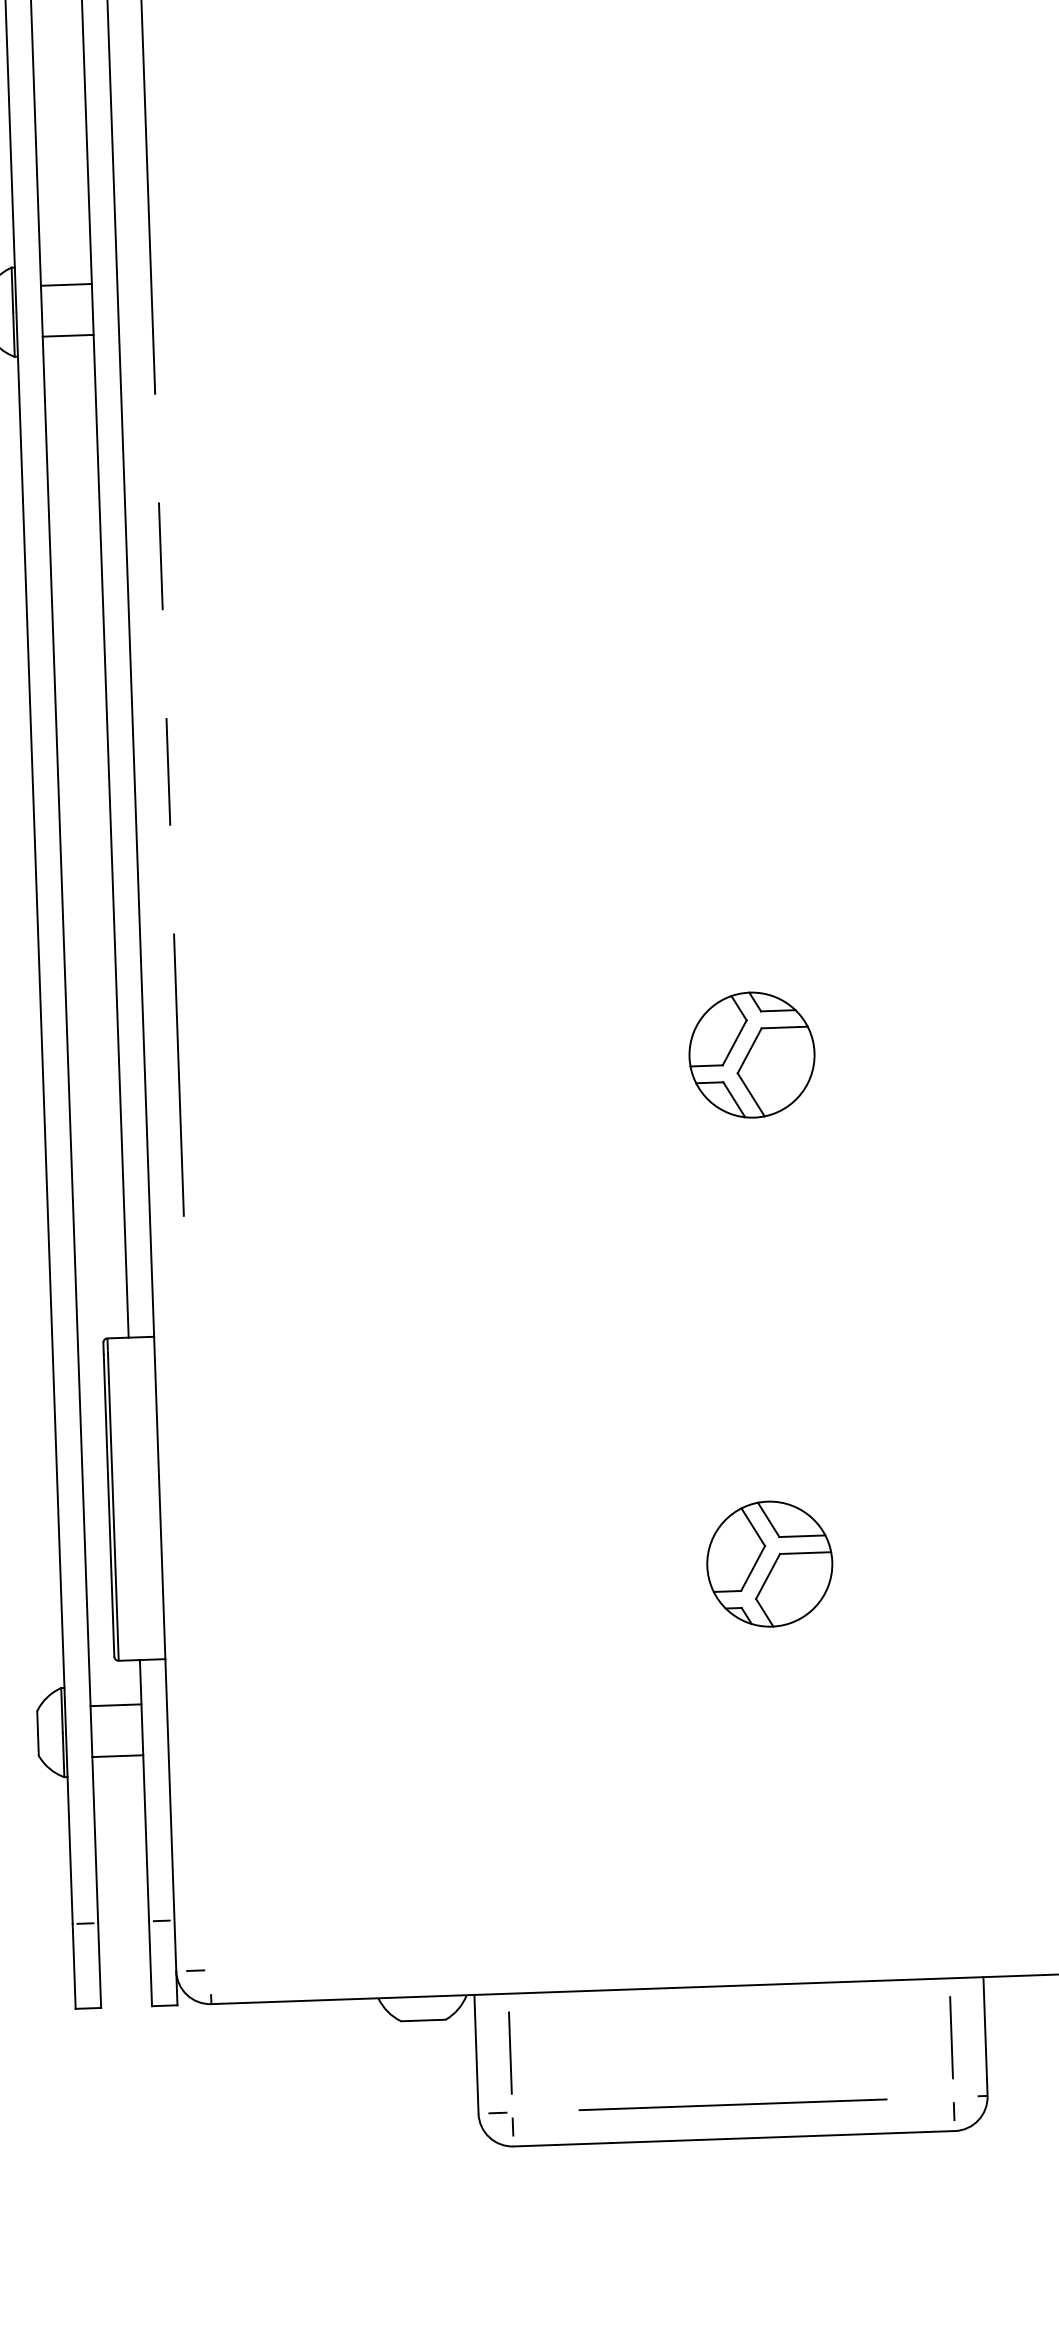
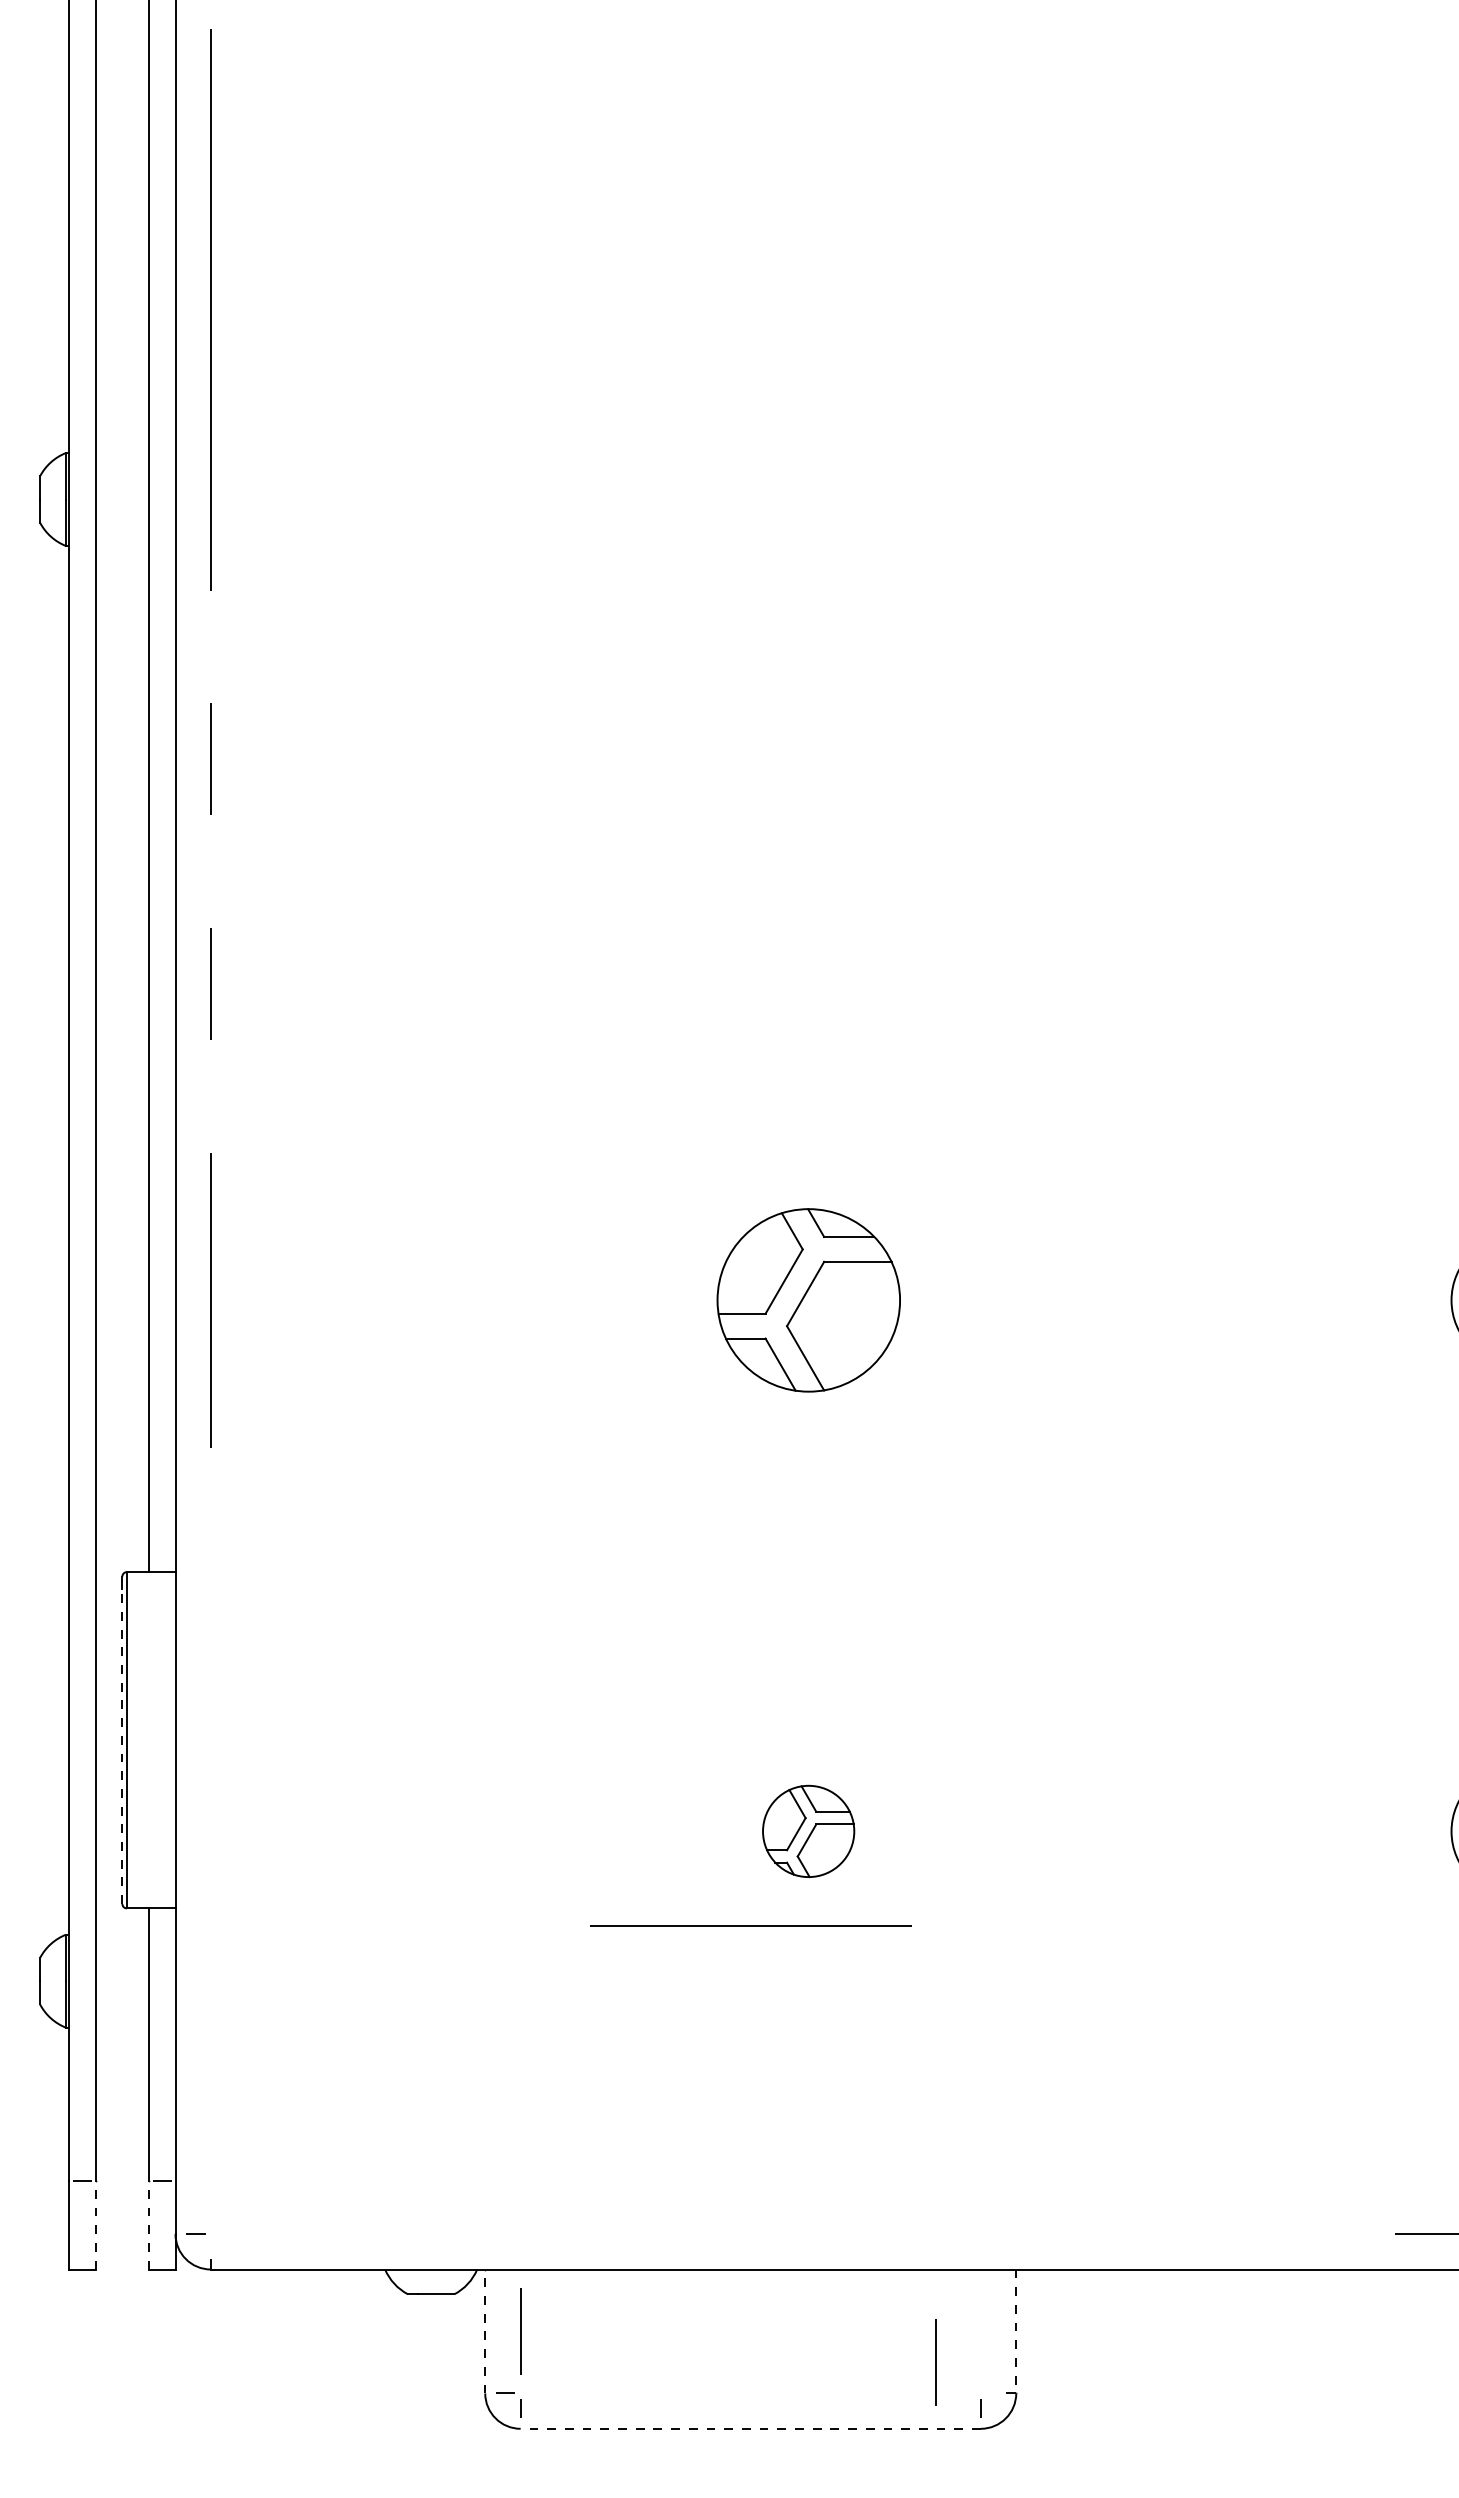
line: (65, 284) -> (121, 472), removed
line: (67, 336) -> (121, 526), removed
part: (751, 1055) -> (808, 1300), size x1.4
line: (109, 1505) -> (122, 1746), solid -> dashed
part: (769, 1564) -> (808, 1831), size x0.7
line: (115, 1705) -> (121, 1954), removed
line: (116, 1755) -> (121, 2007), removed
line: (150, 1963) -> (148, 2224), solid -> dashed
line: (99, 1964) -> (95, 2224), solid -> dashed
line: (985, 2036) -> (1016, 2331), solid -> dashed
line: (951, 2037) -> (935, 2362), moved
line: (476, 2054) -> (485, 2331), solid -> dashed
line: (732, 2103) -> (750, 1925), moved
line: (733, 2138) -> (750, 2428), solid -> dashed

